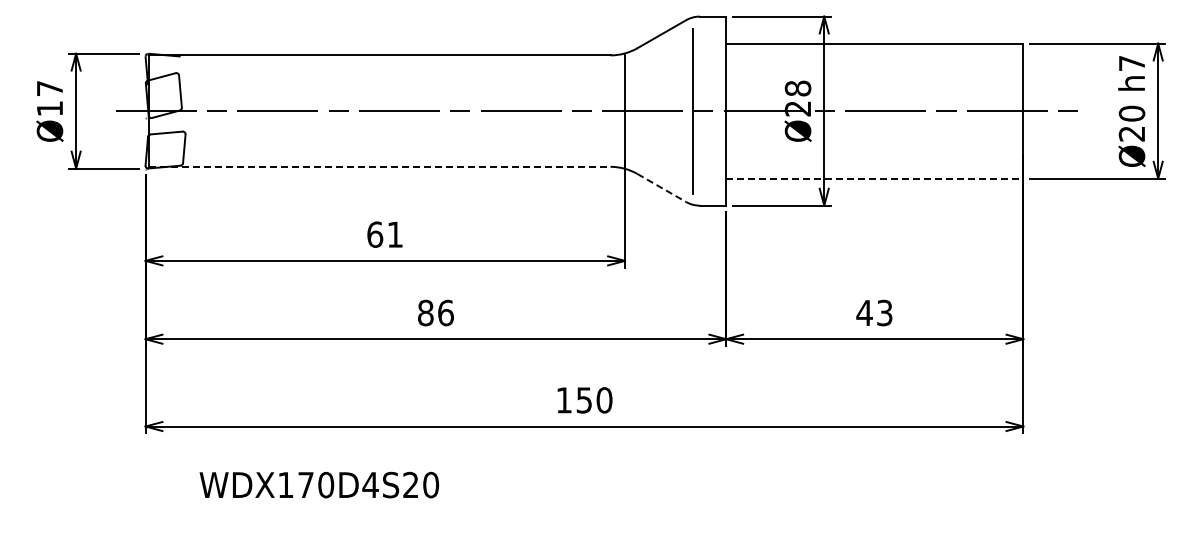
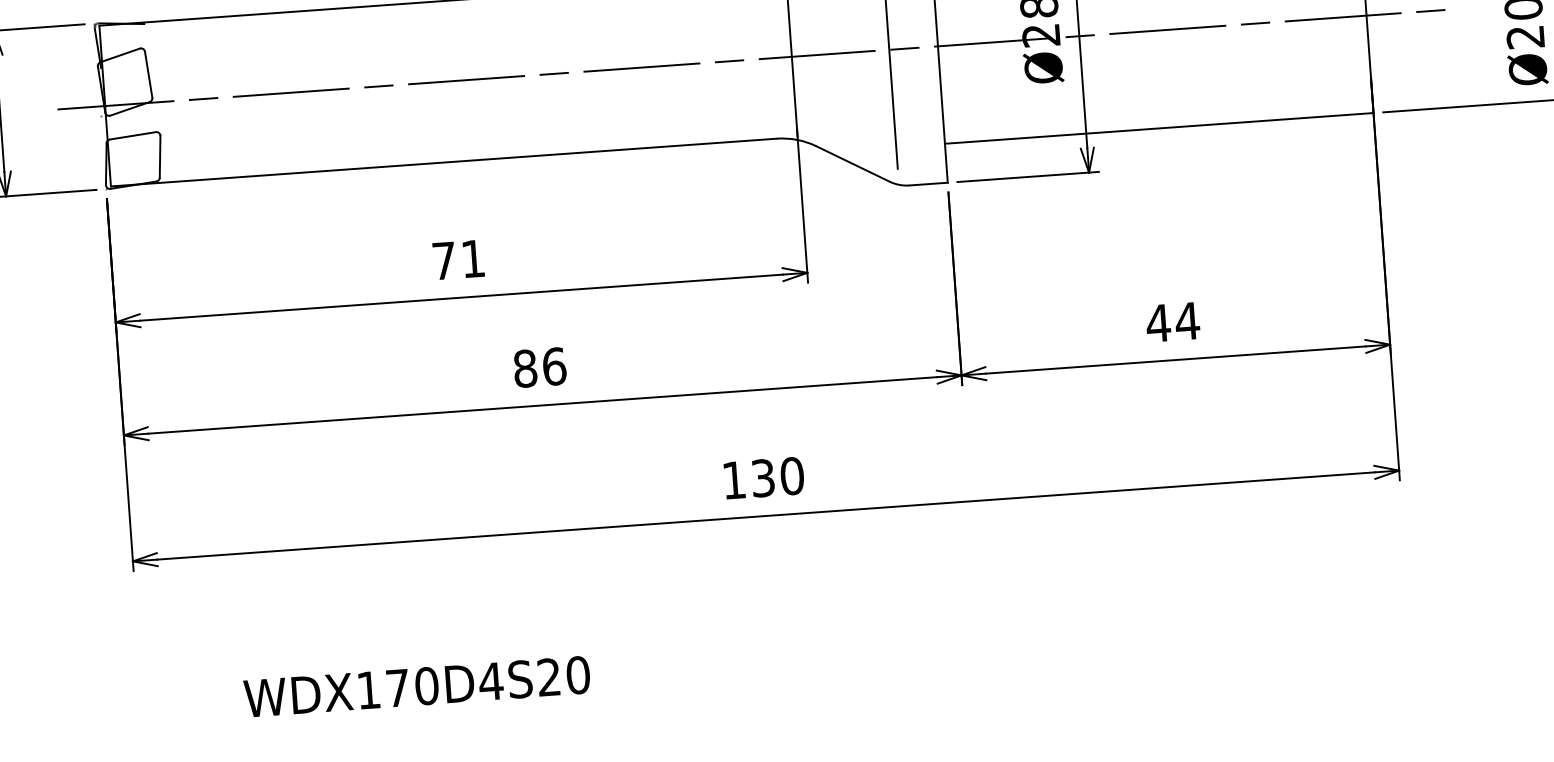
line: (379, 166) -> (443, 162), dashed -> solid
line: (874, 178) -> (1158, 128), dashed -> solid
line: (662, 188) -> (853, 164), dashed -> solid
text: (375, 234) -> (444, 260), 61 -> 71
text: (884, 312) -> (1187, 320), 43 -> 44
text: (584, 399) -> (763, 477), 150 -> 130
text: (319, 484) -> (417, 685), moved

